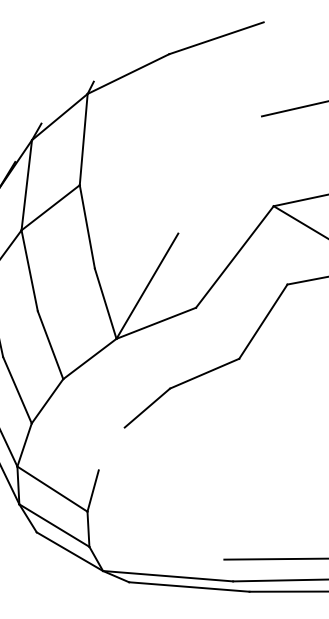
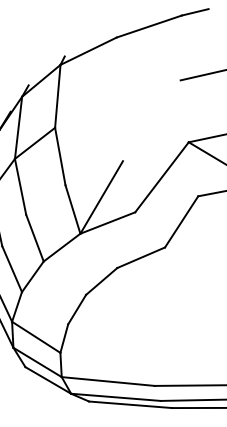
line: (282, 17) -> (194, 12), added
line: (112, 448) -> (77, 309), added
line: (155, 553) -> (107, 381), added

